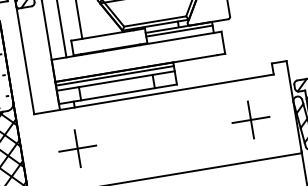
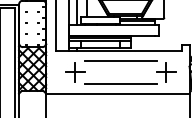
line: (160, 111) -> (120, 60), added
line: (167, 155) -> (120, 83), added

